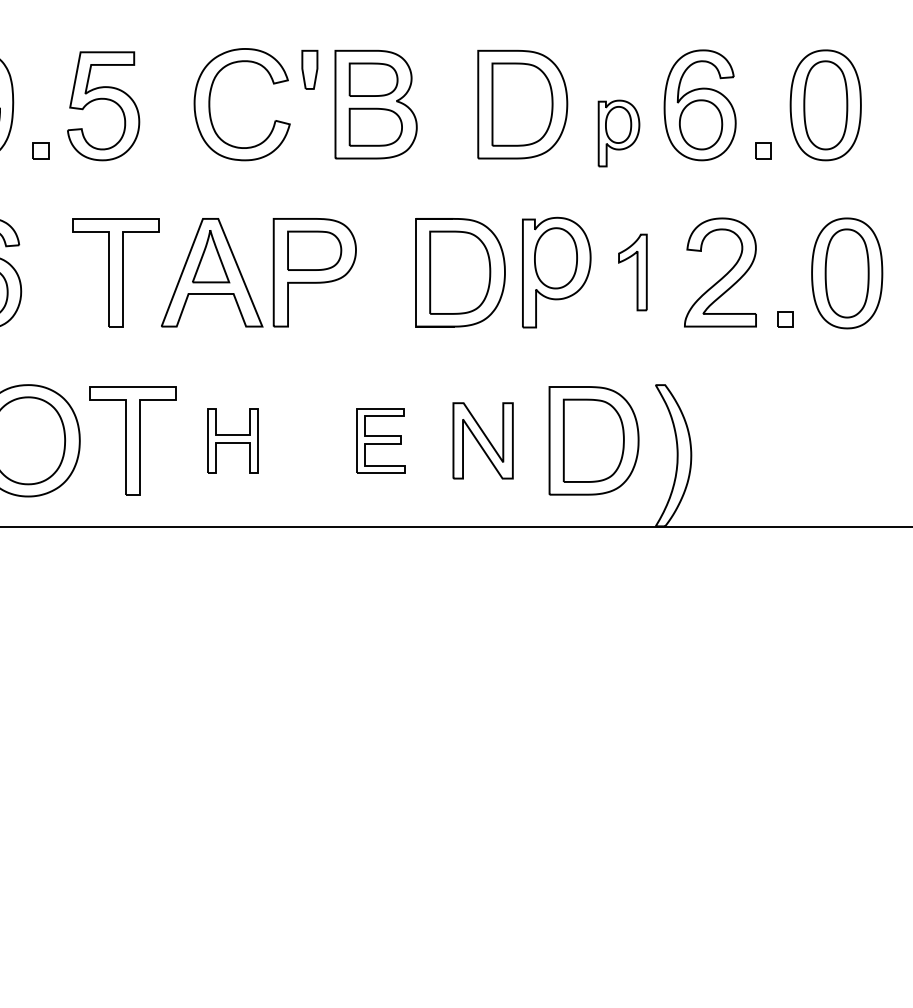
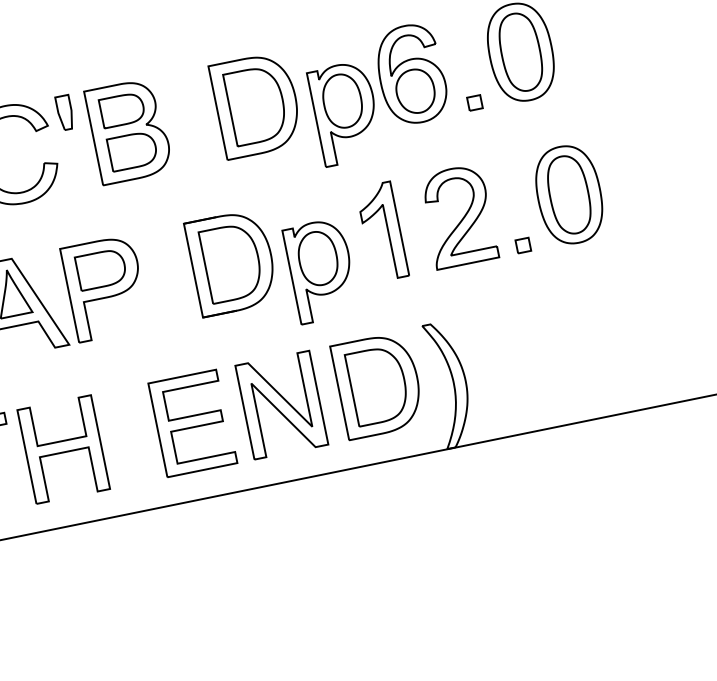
part: (618, 133) -> (345, 113), size x1.67
part: (556, 272) -> (321, 270), moved
part: (632, 272) -> (382, 232), size x1.43
part: (232, 440) -> (63, 449), size x1.67
part: (380, 440) -> (192, 423), size x1.67
part: (482, 440) -> (281, 405), size x1.43

